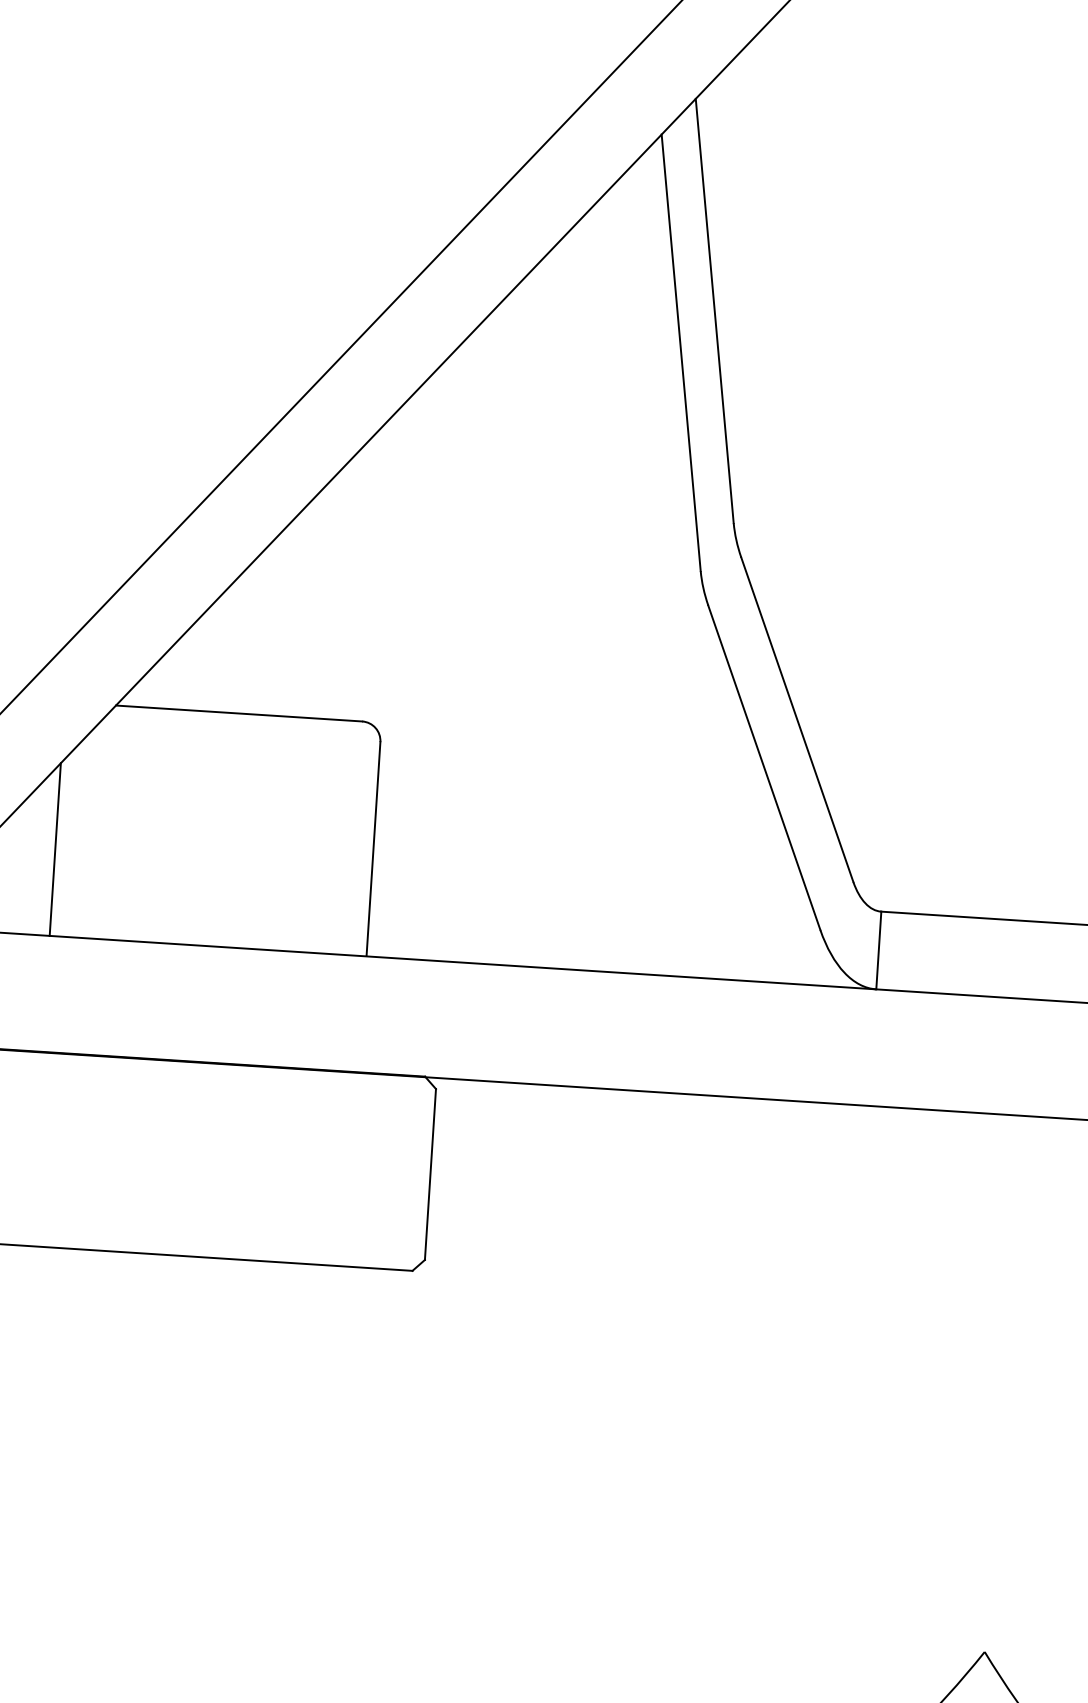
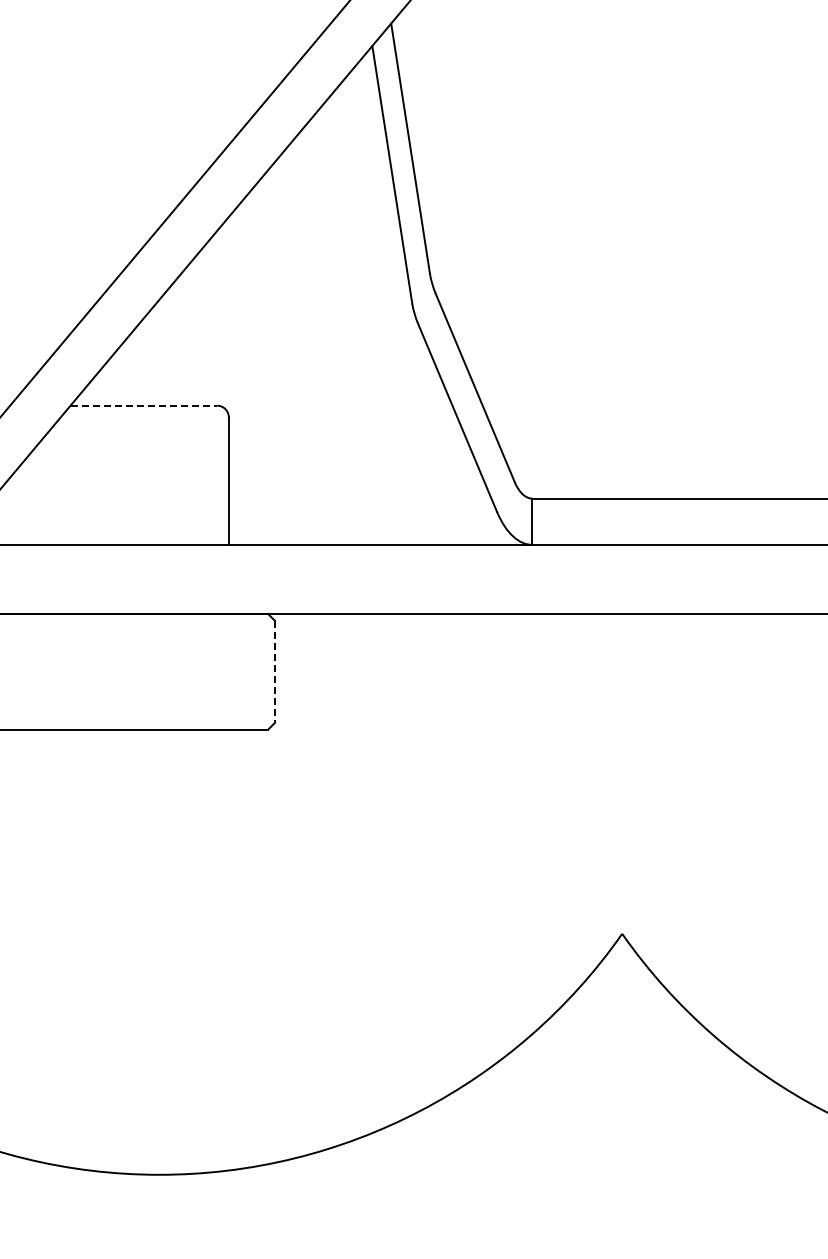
line: (240, 713) -> (144, 405), solid -> dashed
line: (56, 849) -> (40, 493), removed
line: (431, 1173) -> (275, 671), solid -> dashed

